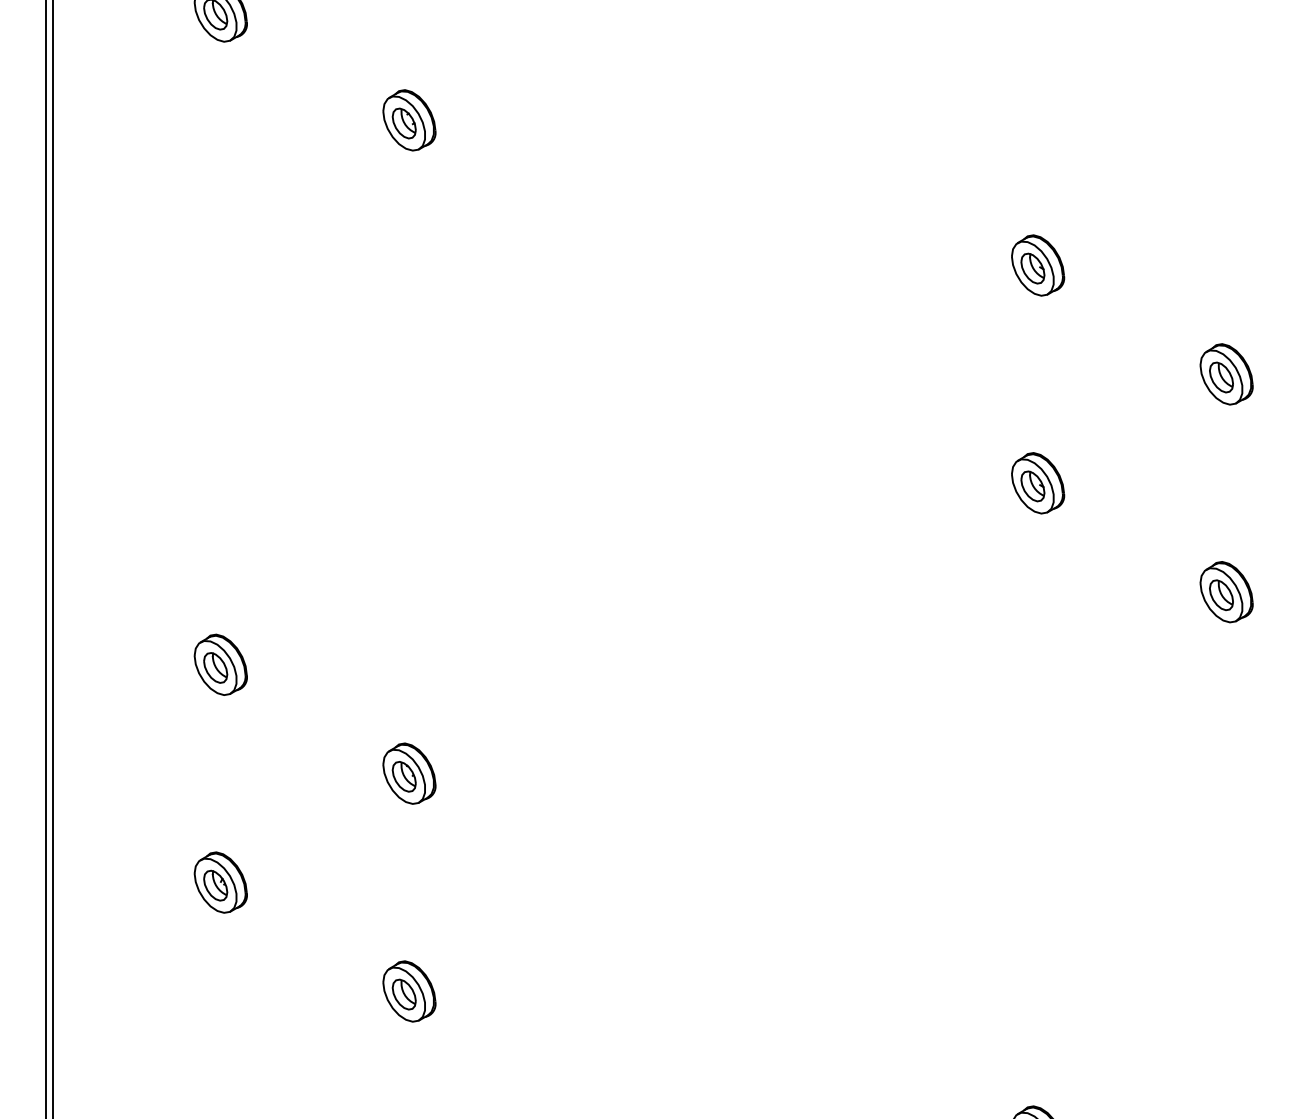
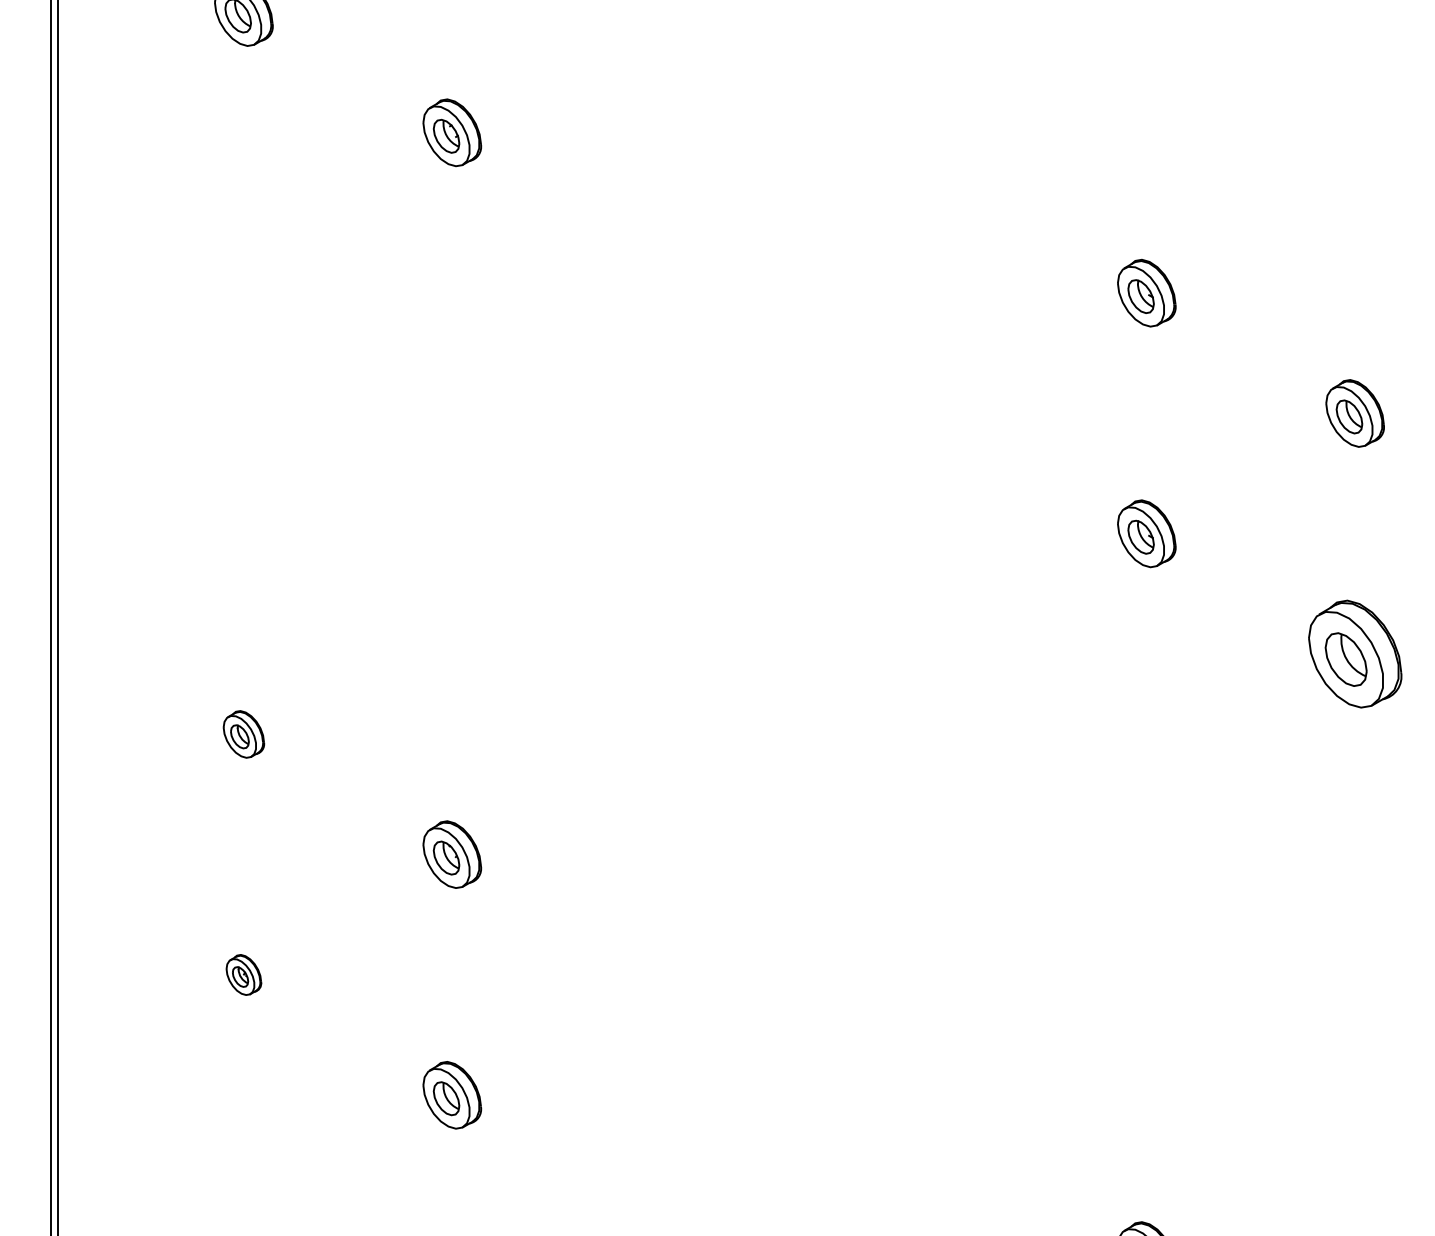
part: (1226, 591) -> (1354, 653), size x1.6
part: (220, 664) -> (243, 734), size x0.7
part: (220, 882) -> (243, 974), size x0.6

